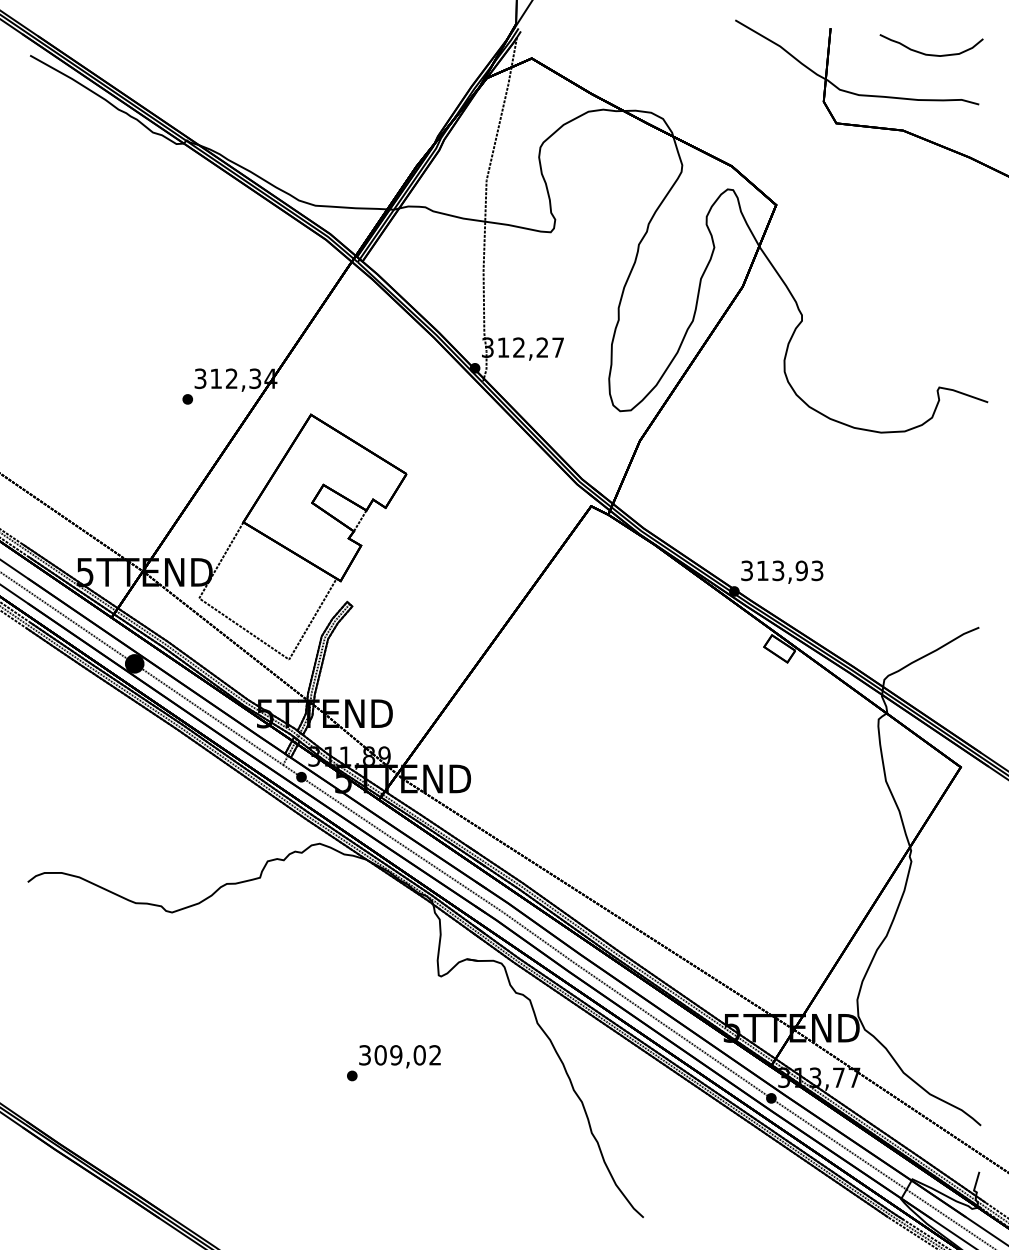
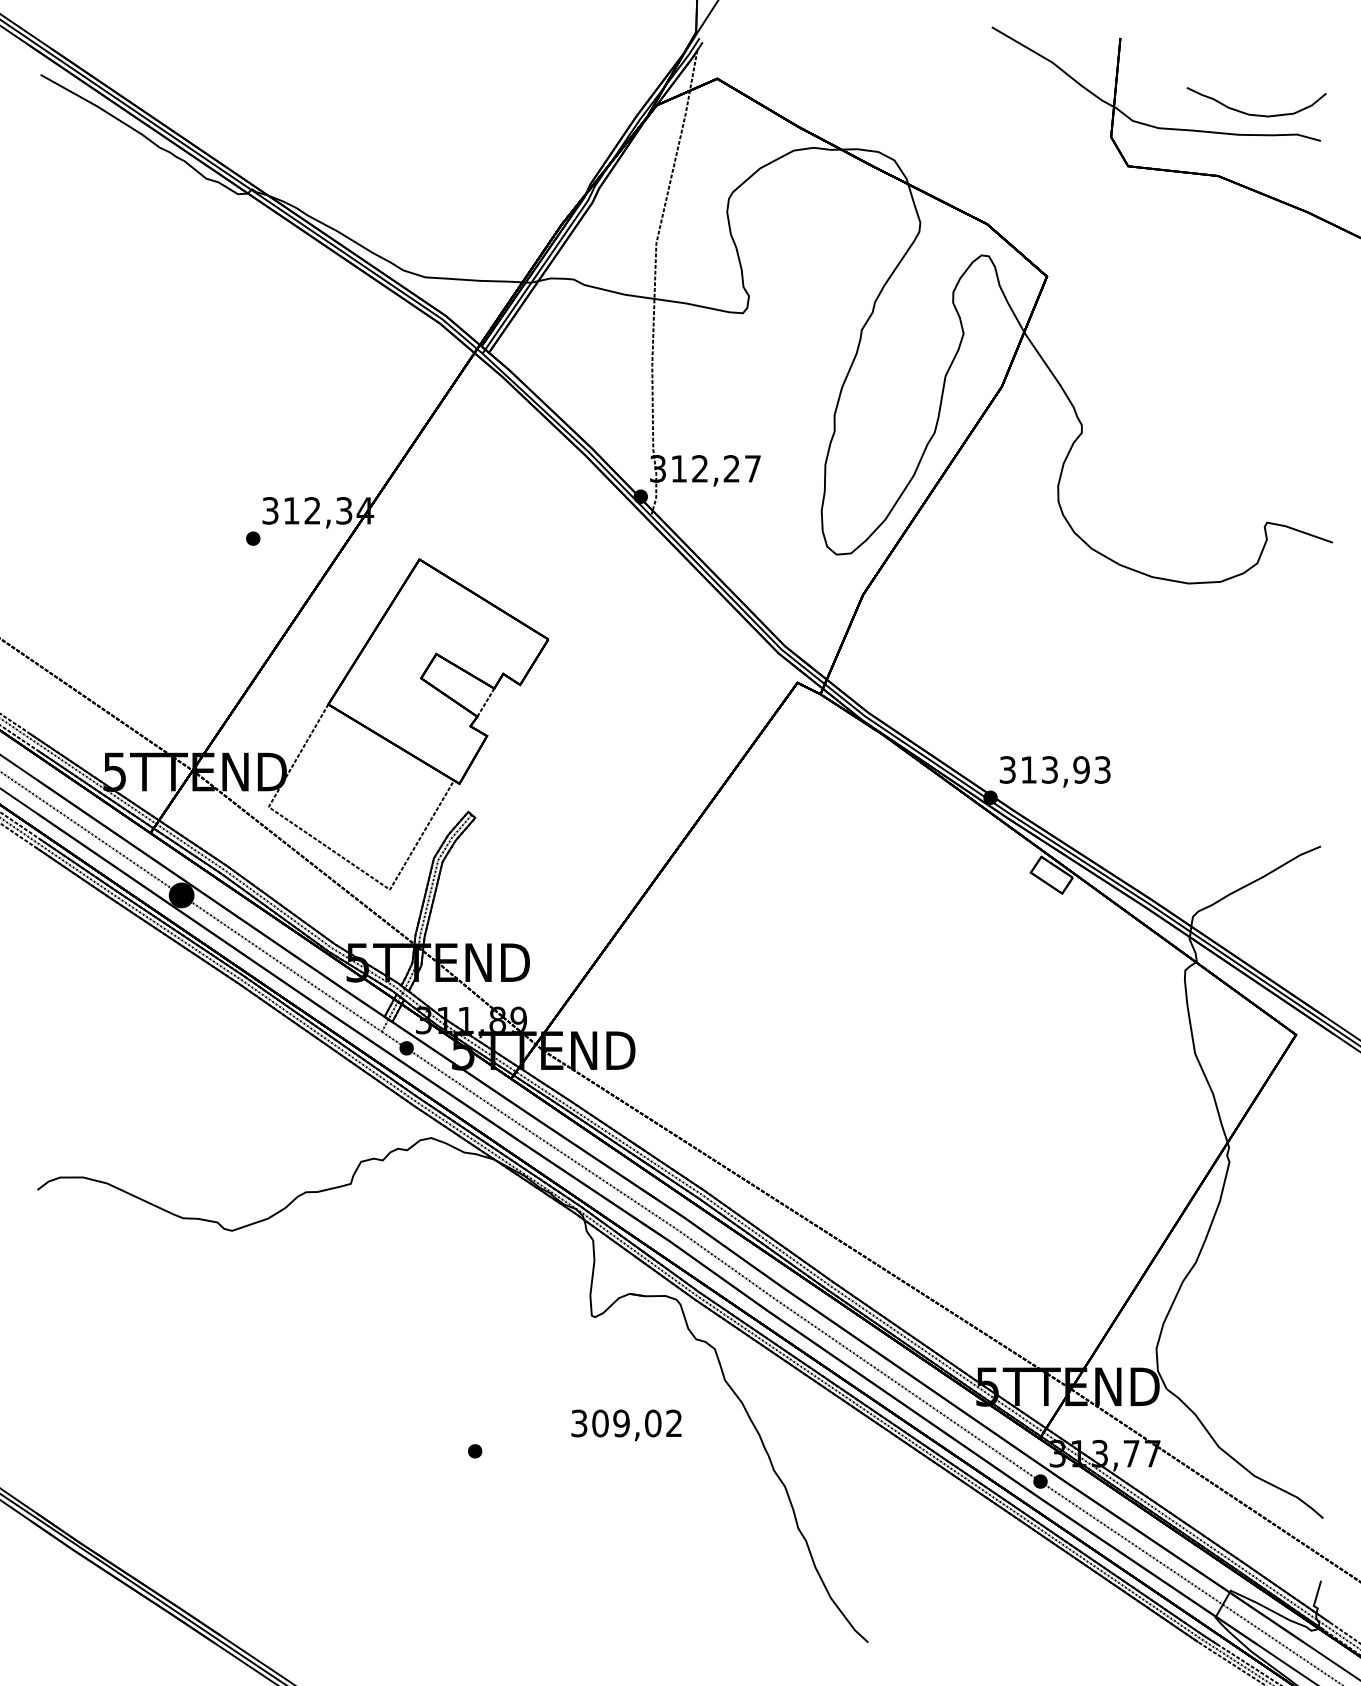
part: (931, 54) -> (1256, 114), moved
text: (399, 1056) -> (626, 1425), moved

